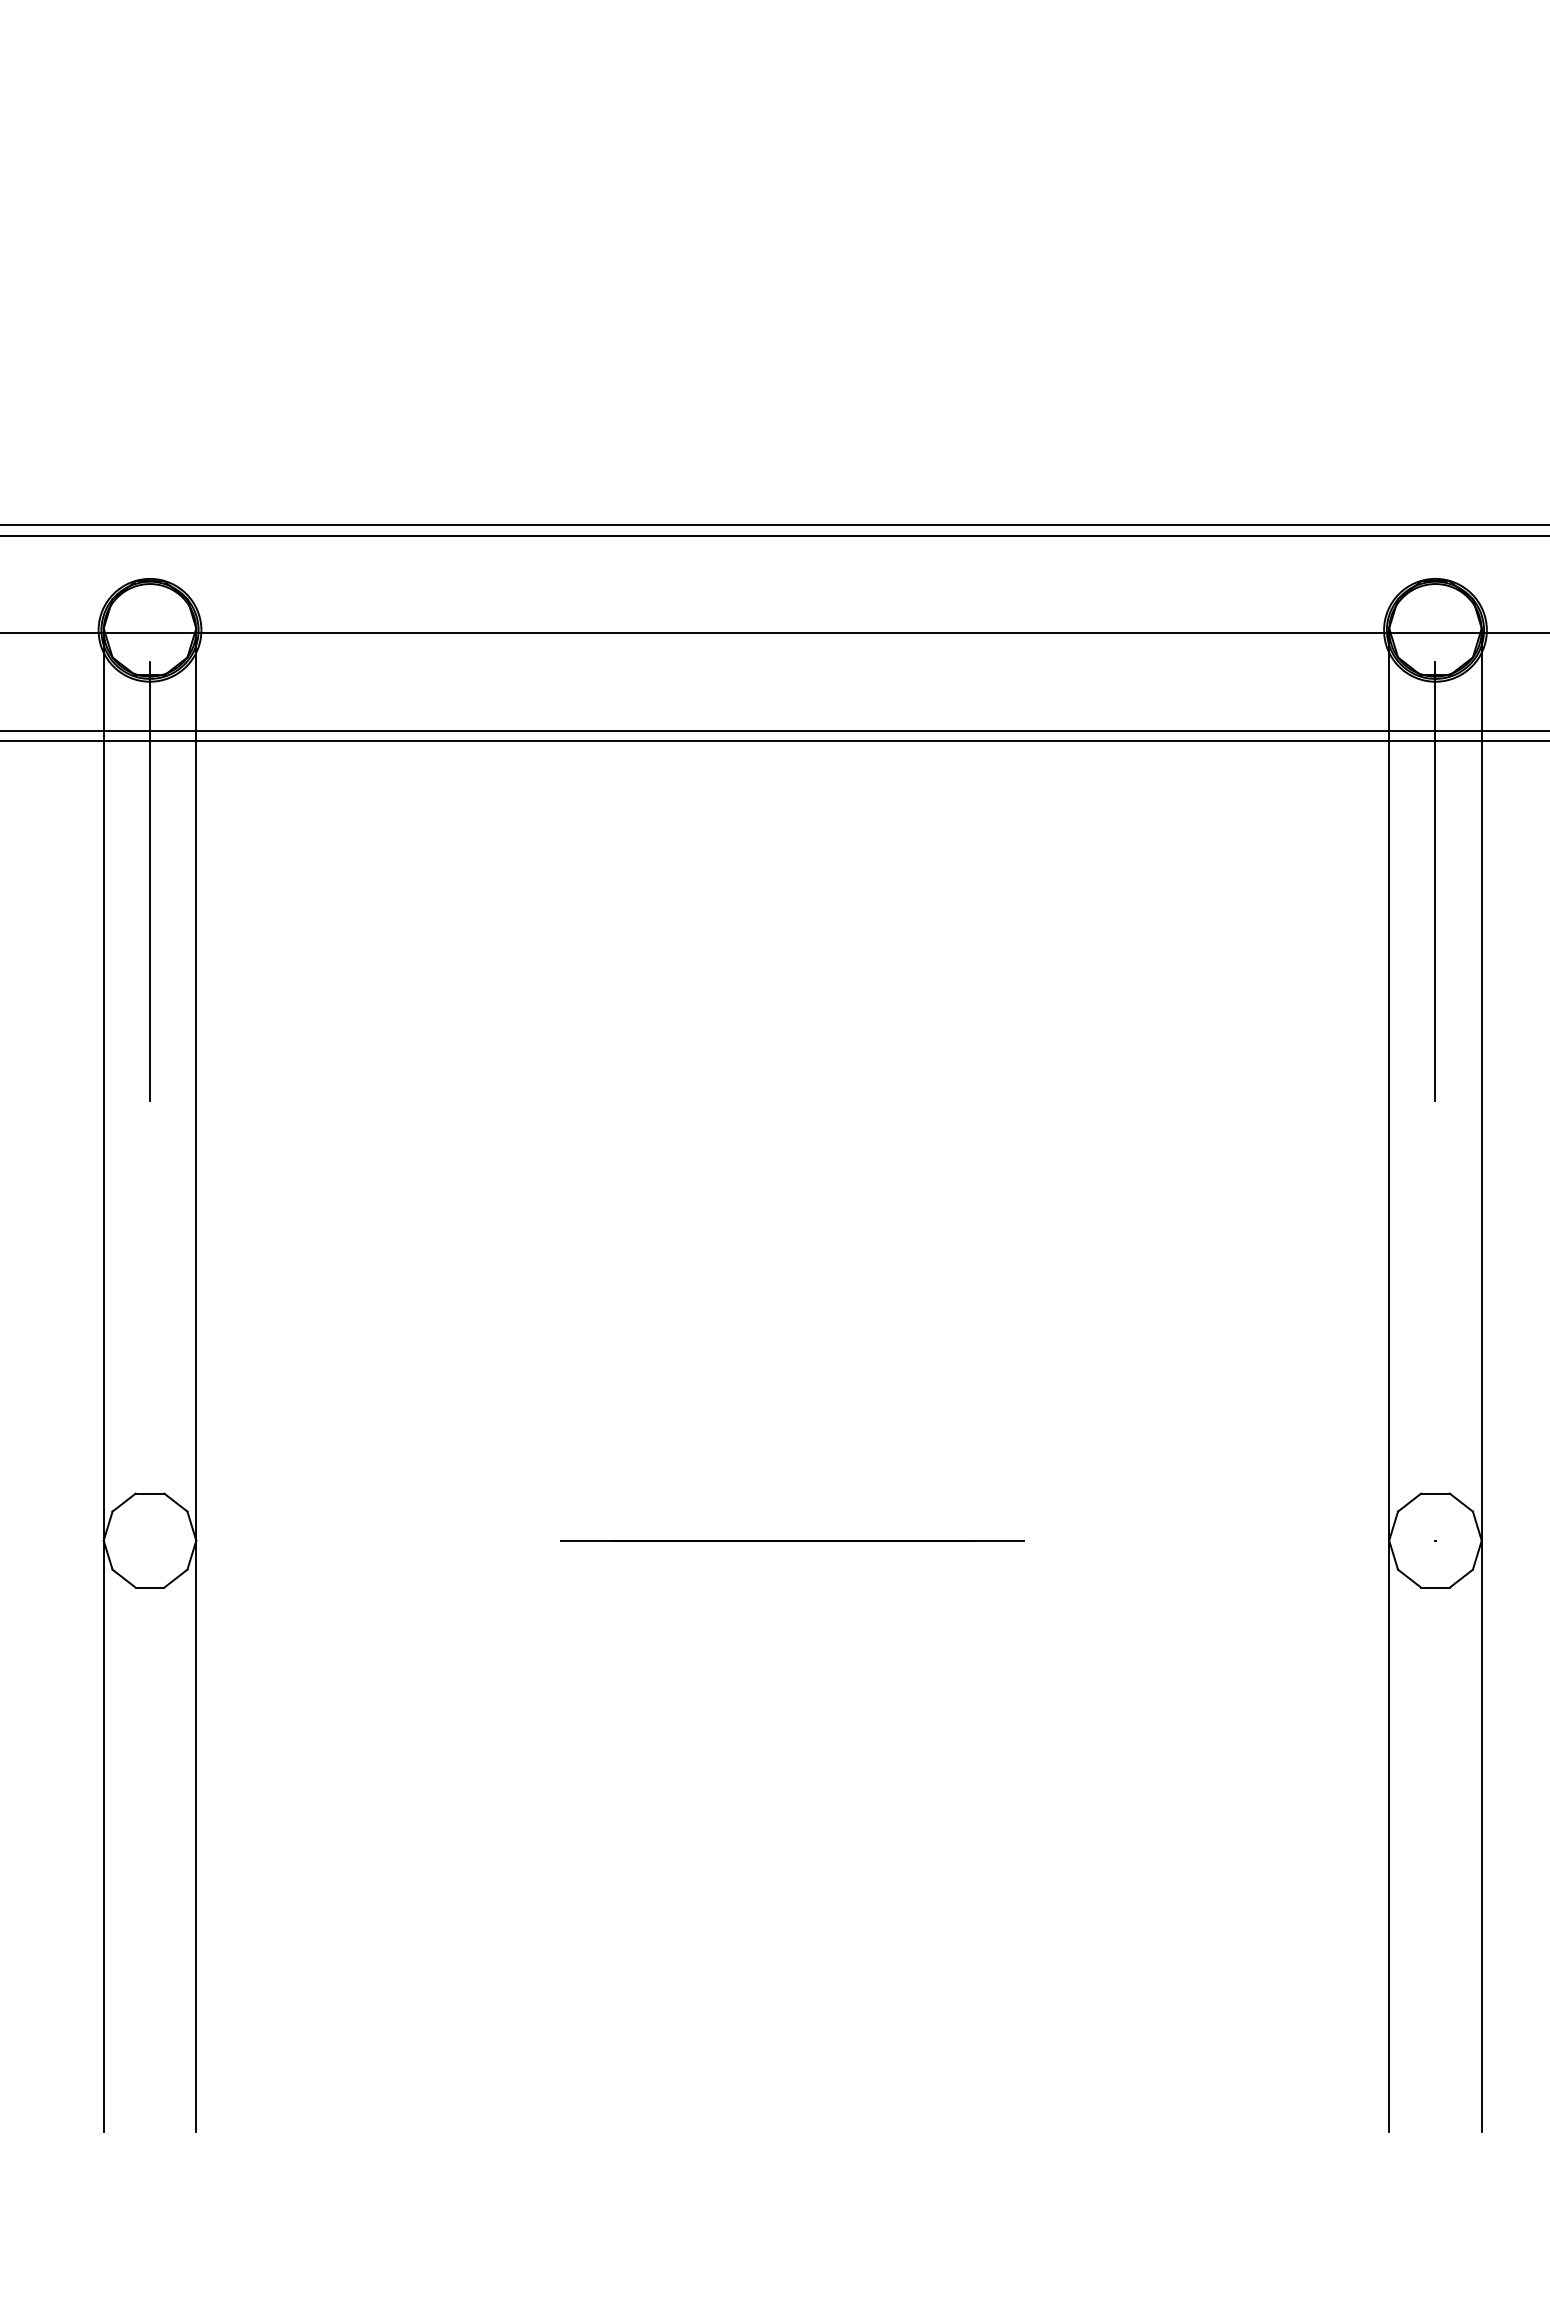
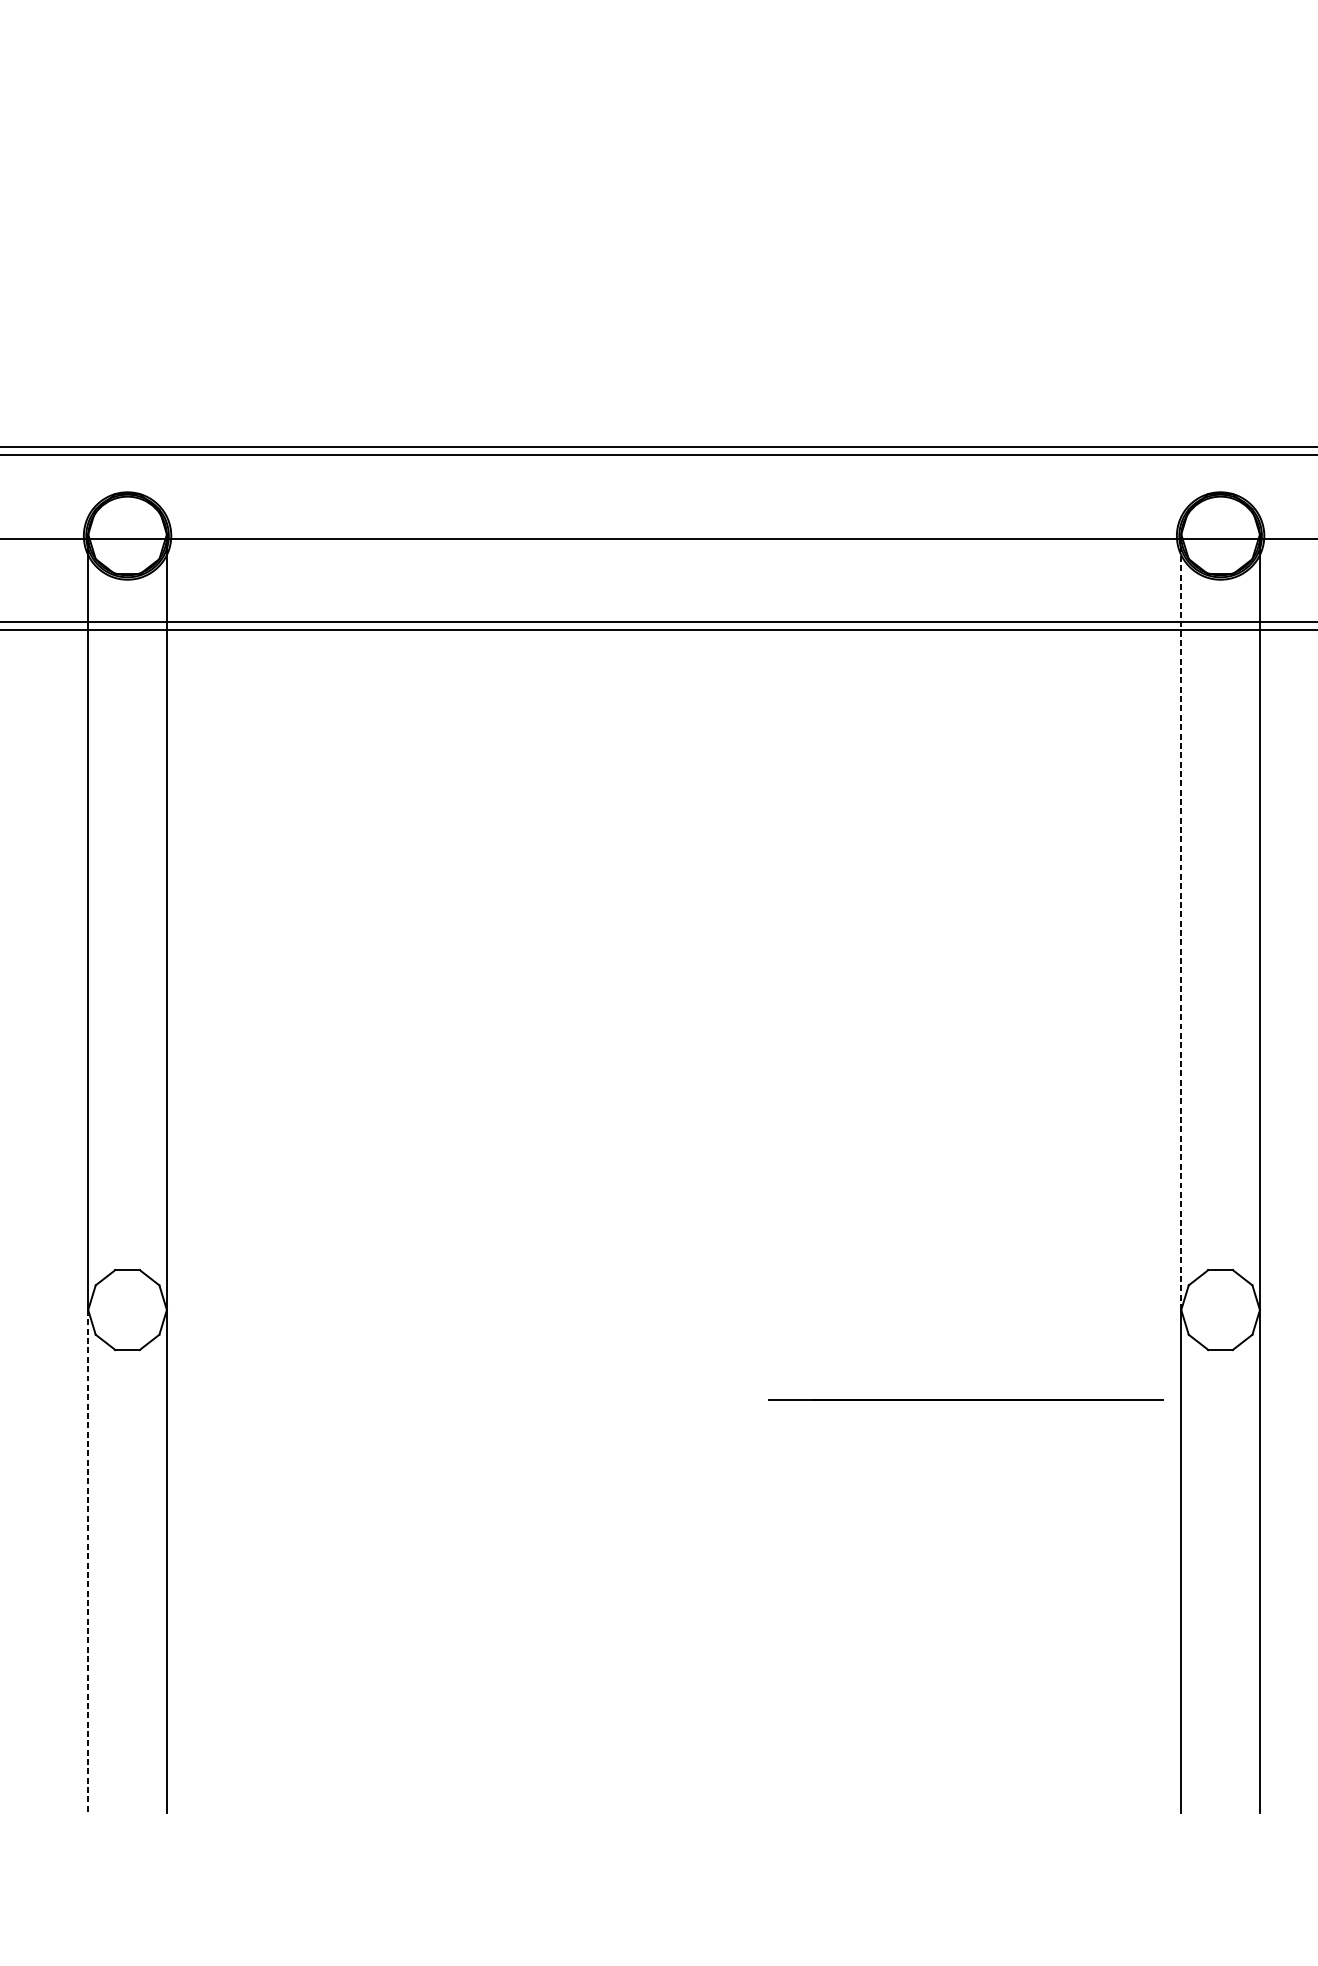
line: (150, 881) -> (127, 749), removed
line: (1435, 881) -> (1220, 749), removed
line: (1389, 1084) -> (1181, 922), solid -> dashed
line: (792, 1540) -> (965, 1400), moved
line: (103, 1836) -> (88, 1561), solid -> dashed

